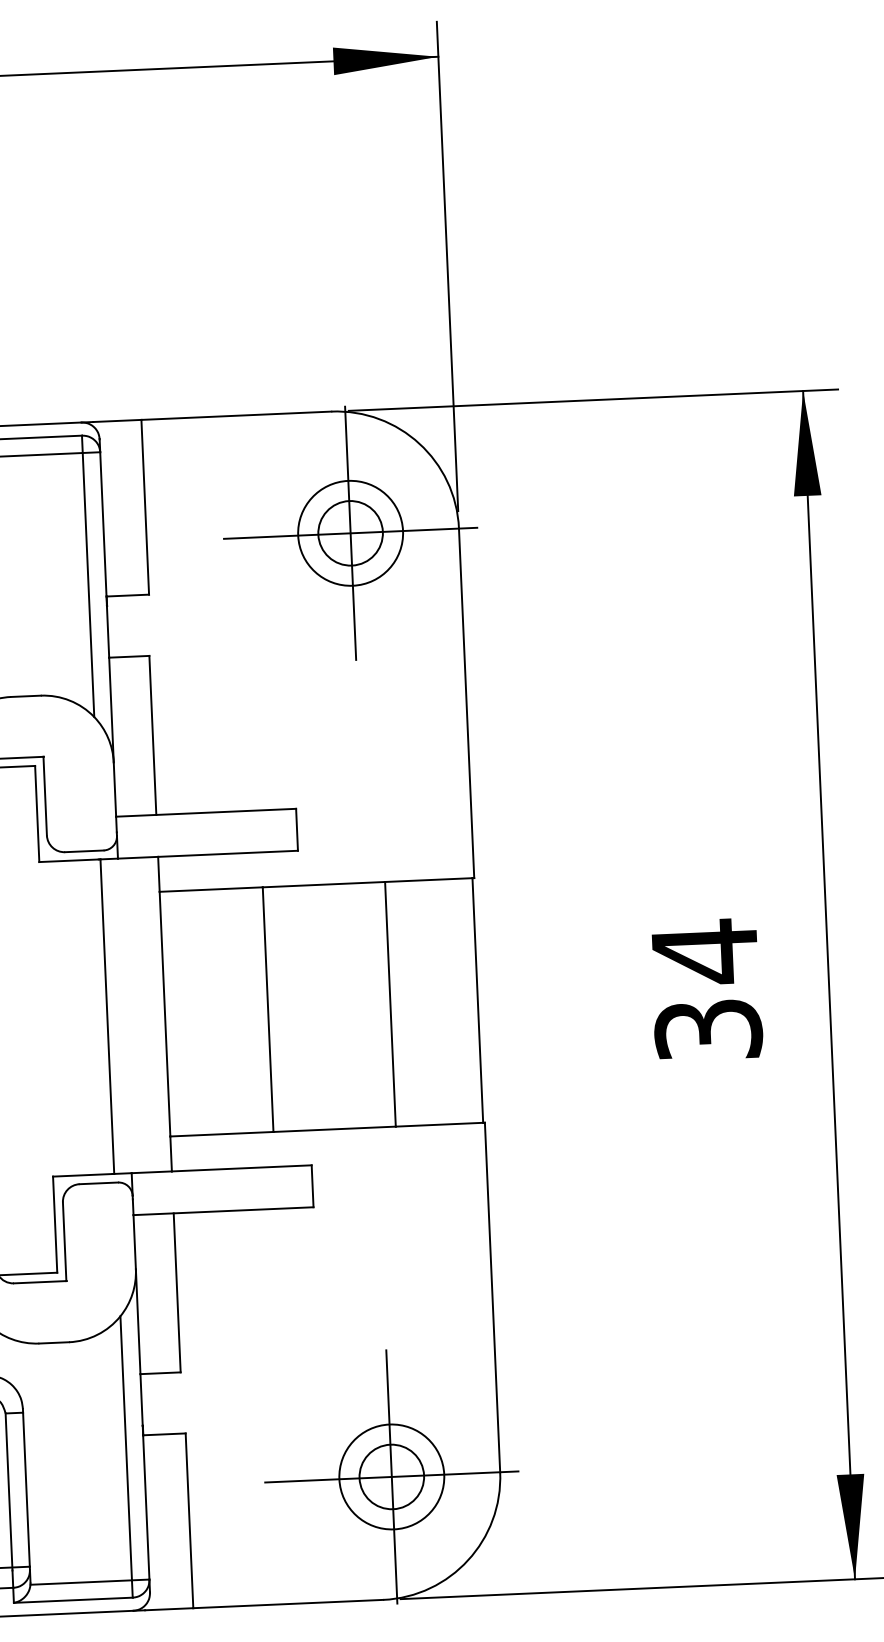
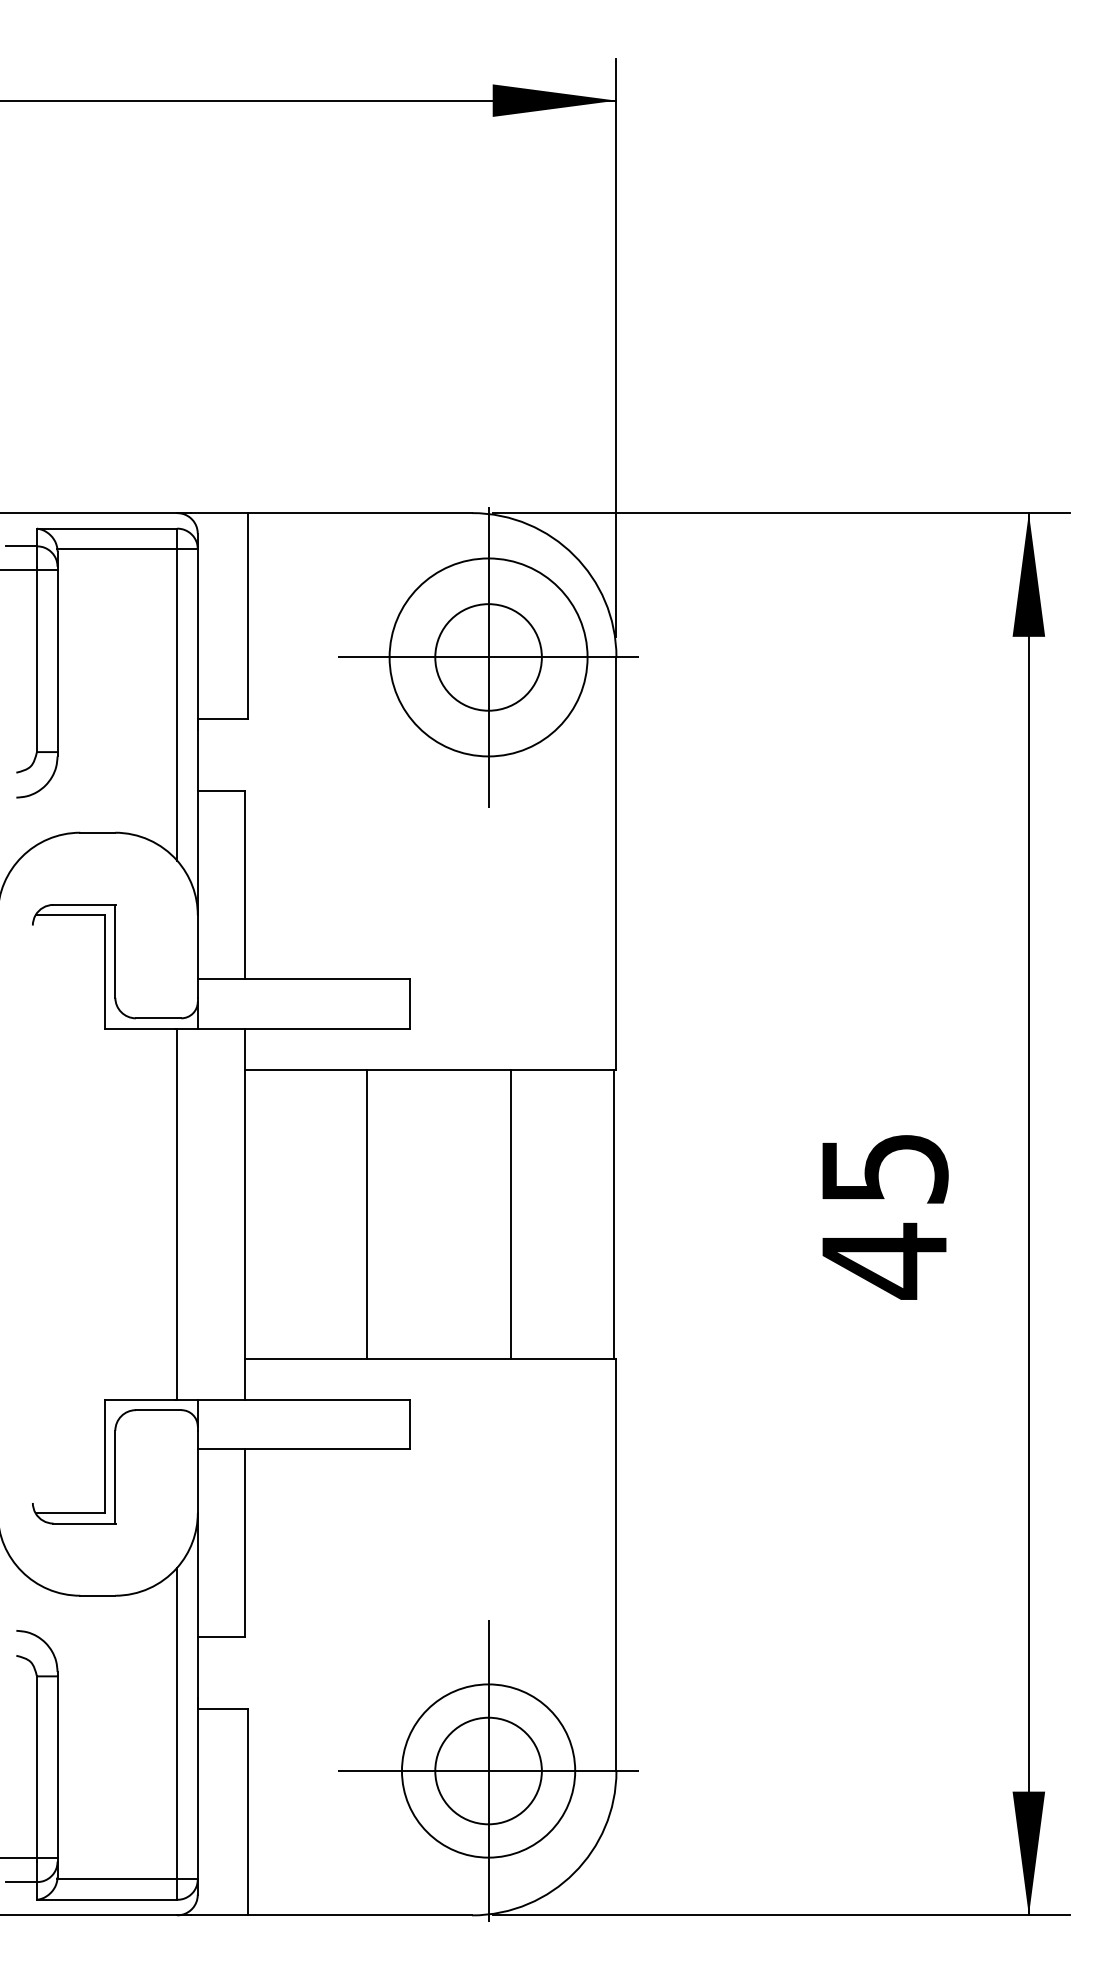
circle: (350, 533) -> (488, 657), size x1.4
circle: (350, 533) -> (488, 657), size x1.6
text: (706, 990) -> (884, 1214), 34 -> 45
circle: (391, 1476) -> (488, 1770), size x1.4
circle: (391, 1476) -> (488, 1770), size x1.4

